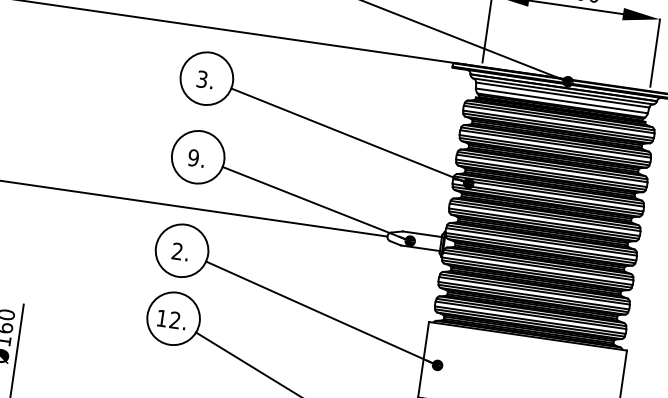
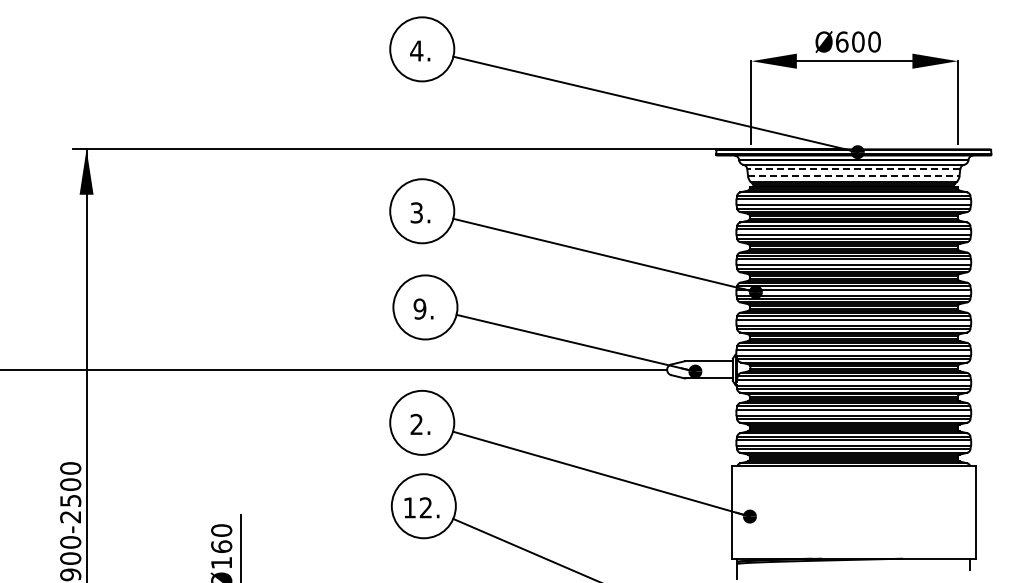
line: (562, 95) -> (853, 169), solid -> dashed
line: (561, 100) -> (853, 176), solid -> dashed

